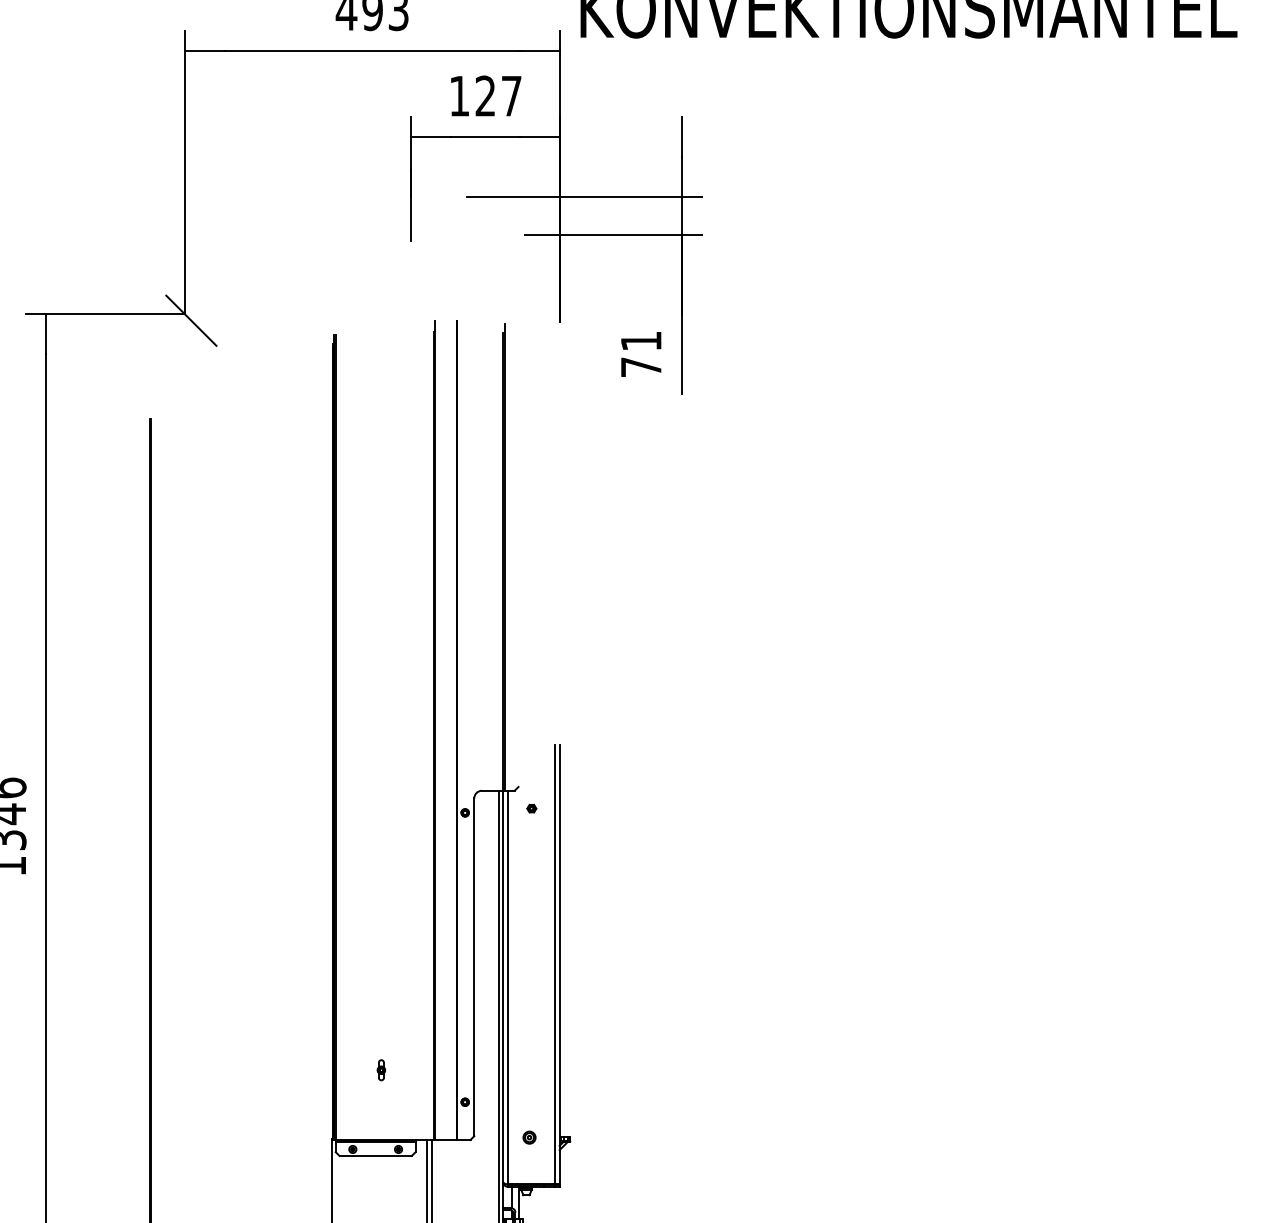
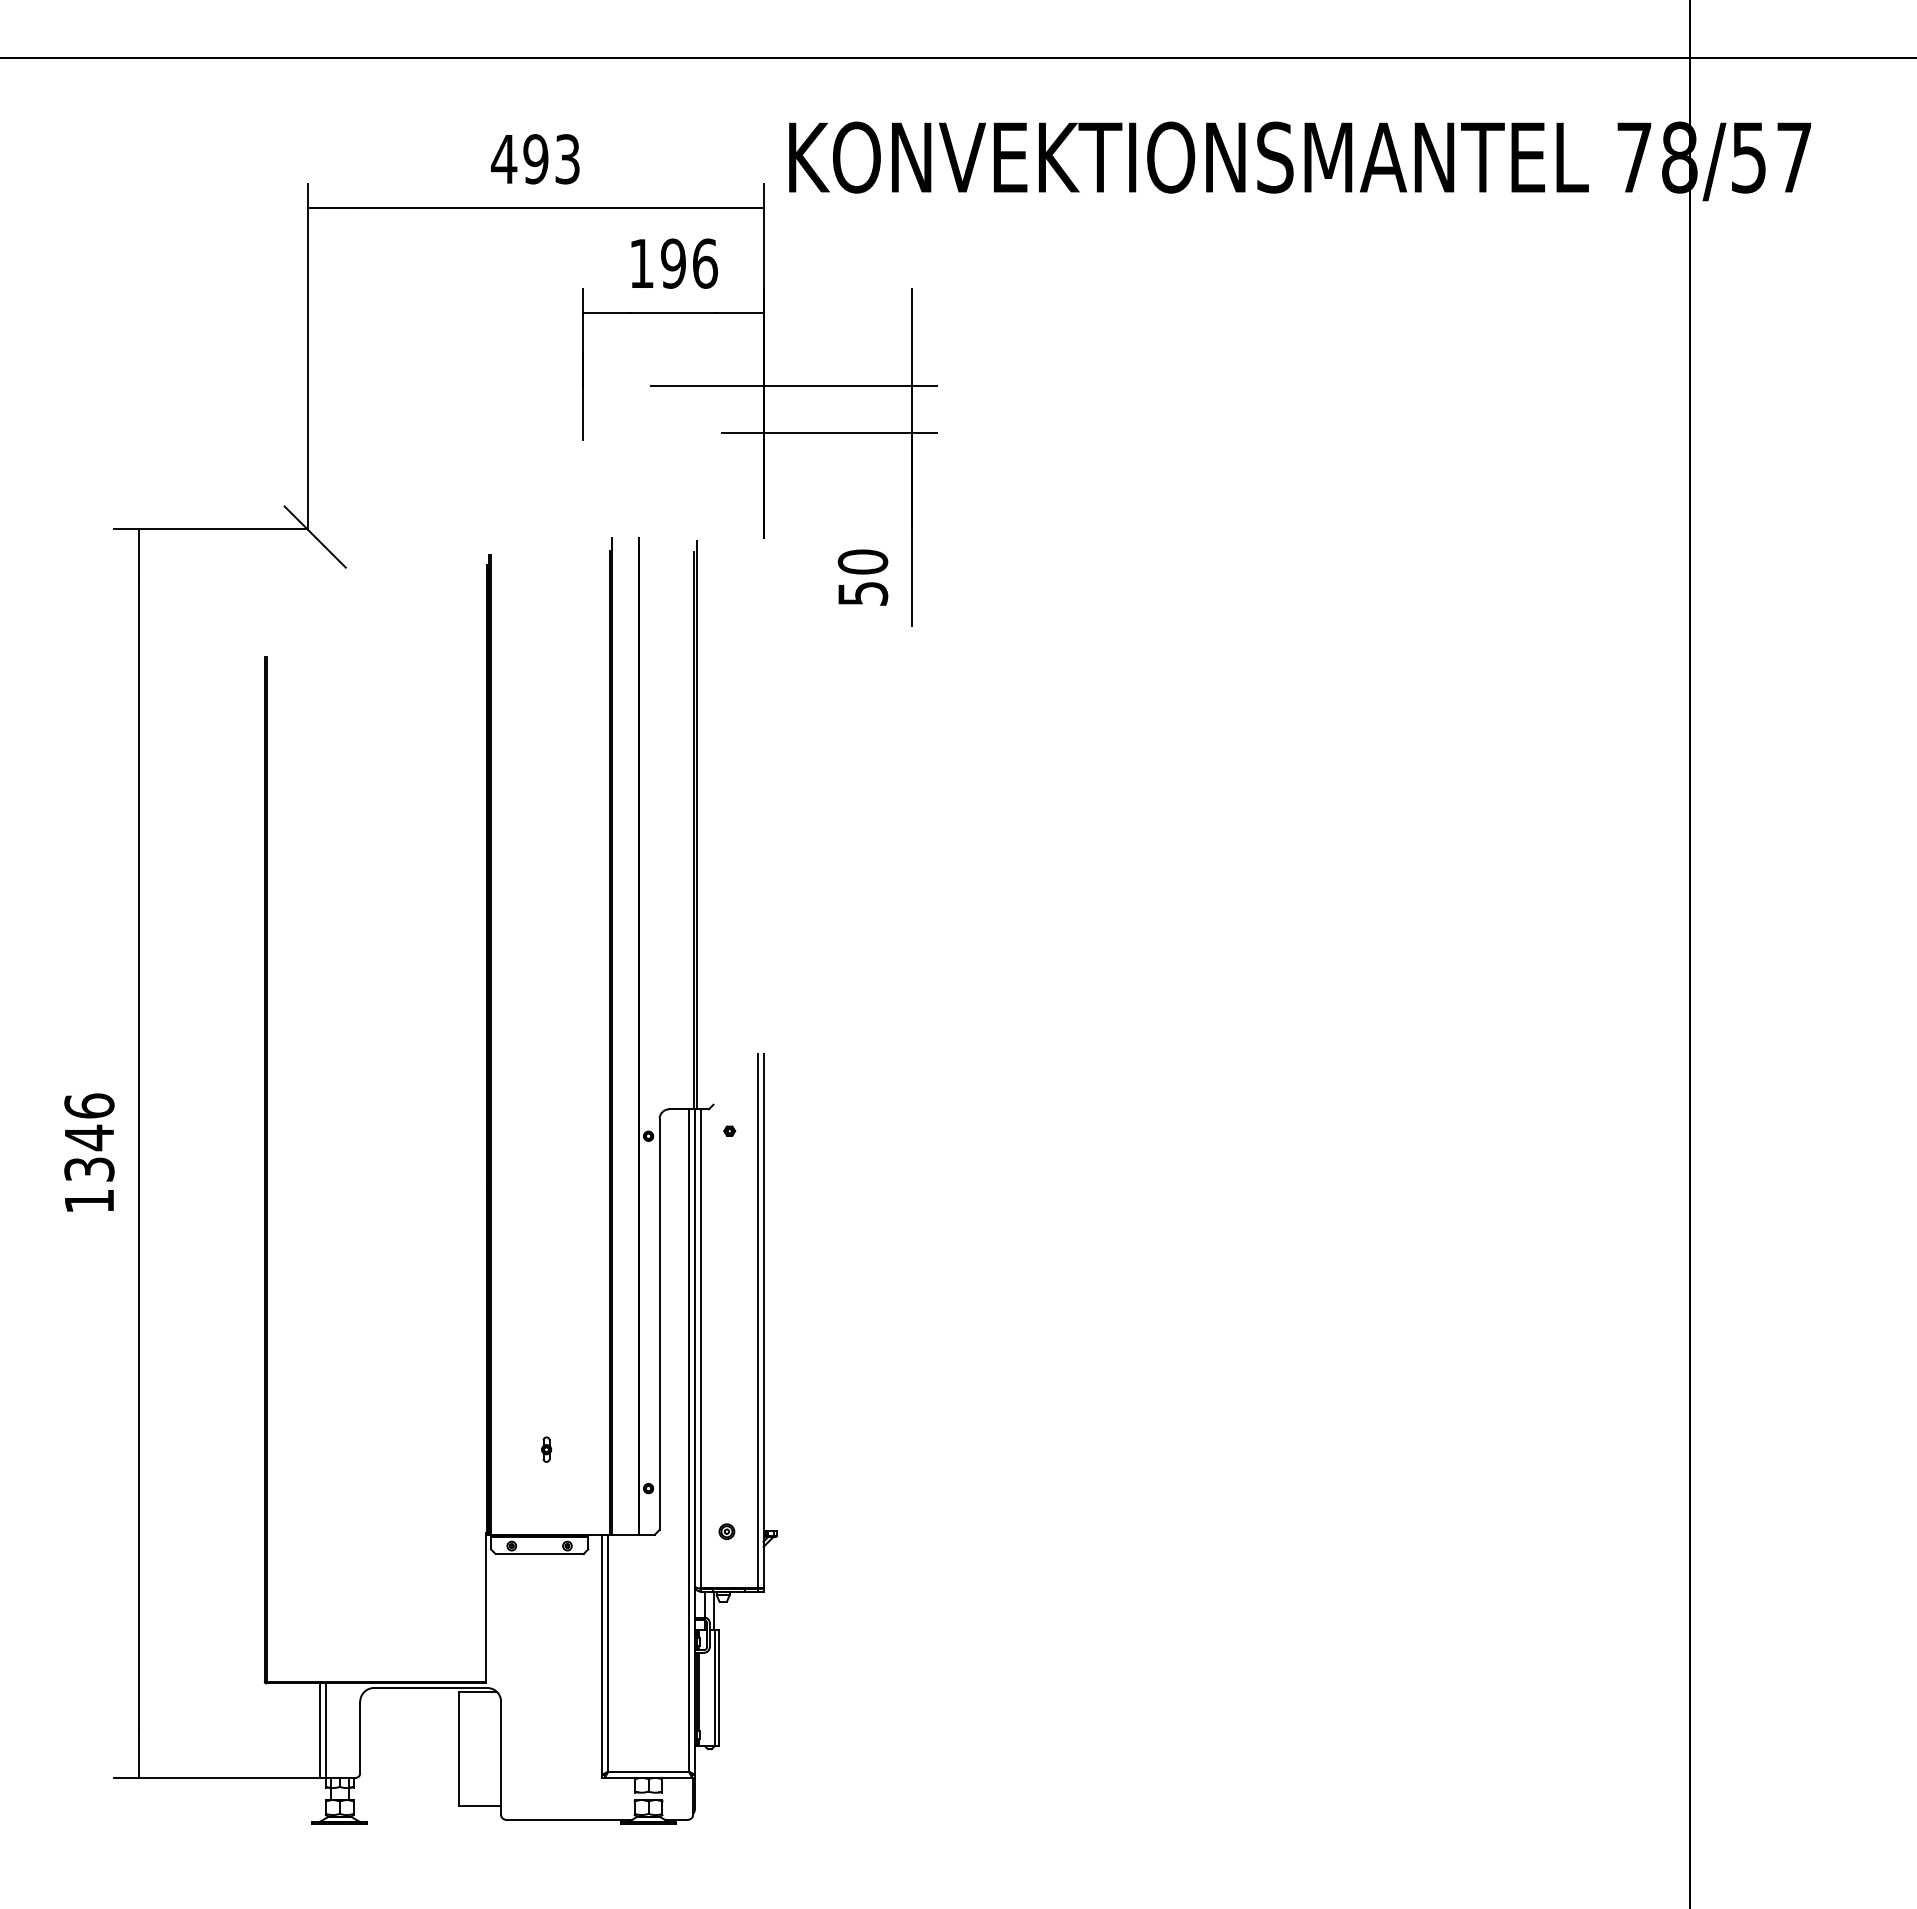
text: (498, 96) -> (689, 263), 127 -> 196
text: (640, 353) -> (862, 577), 71 -> 50

